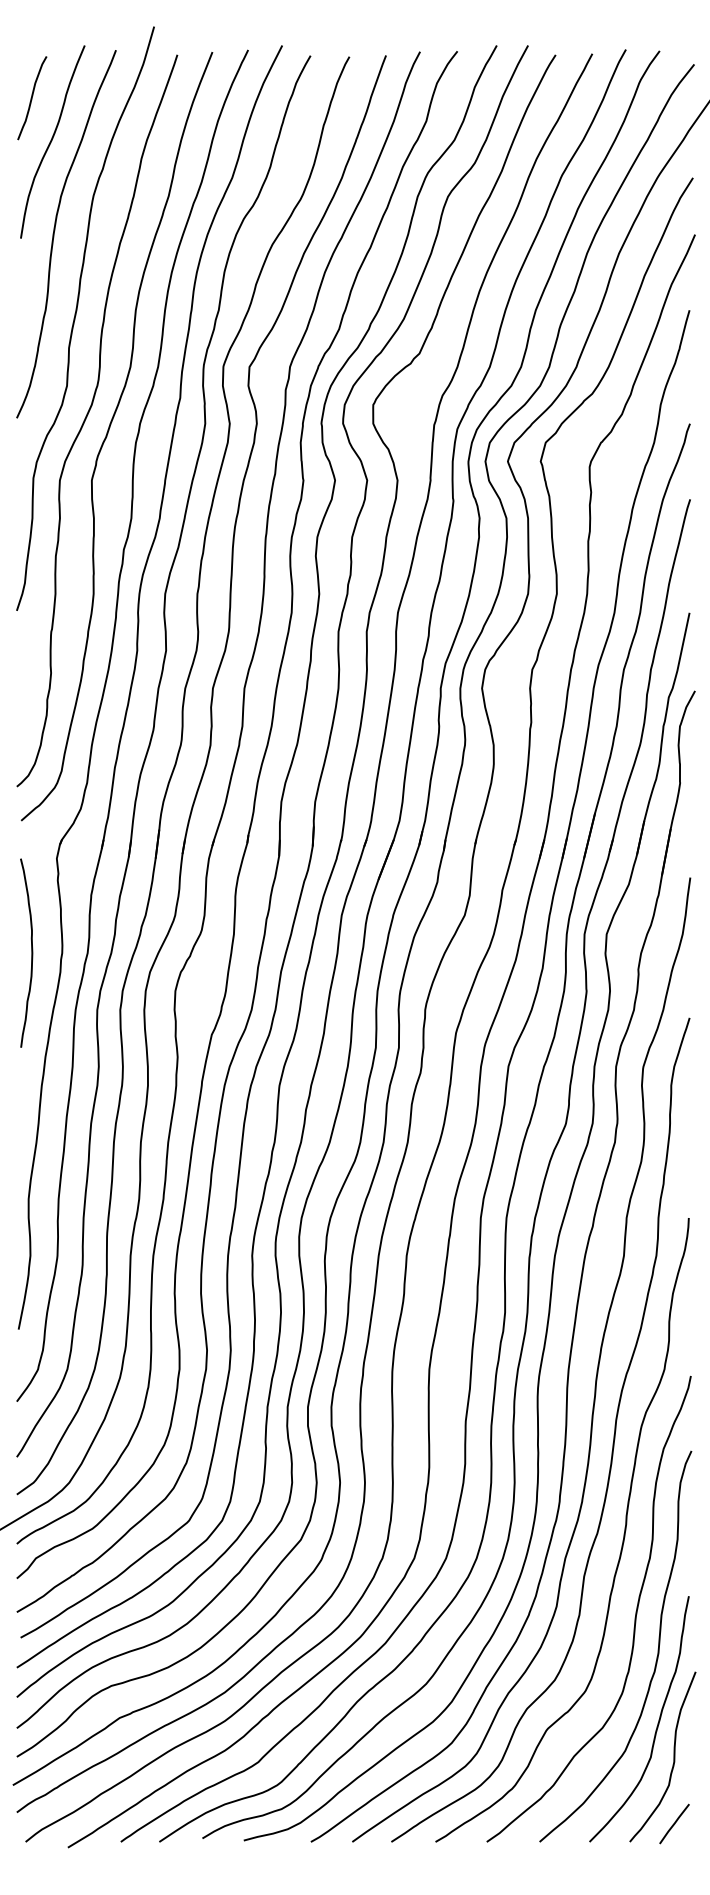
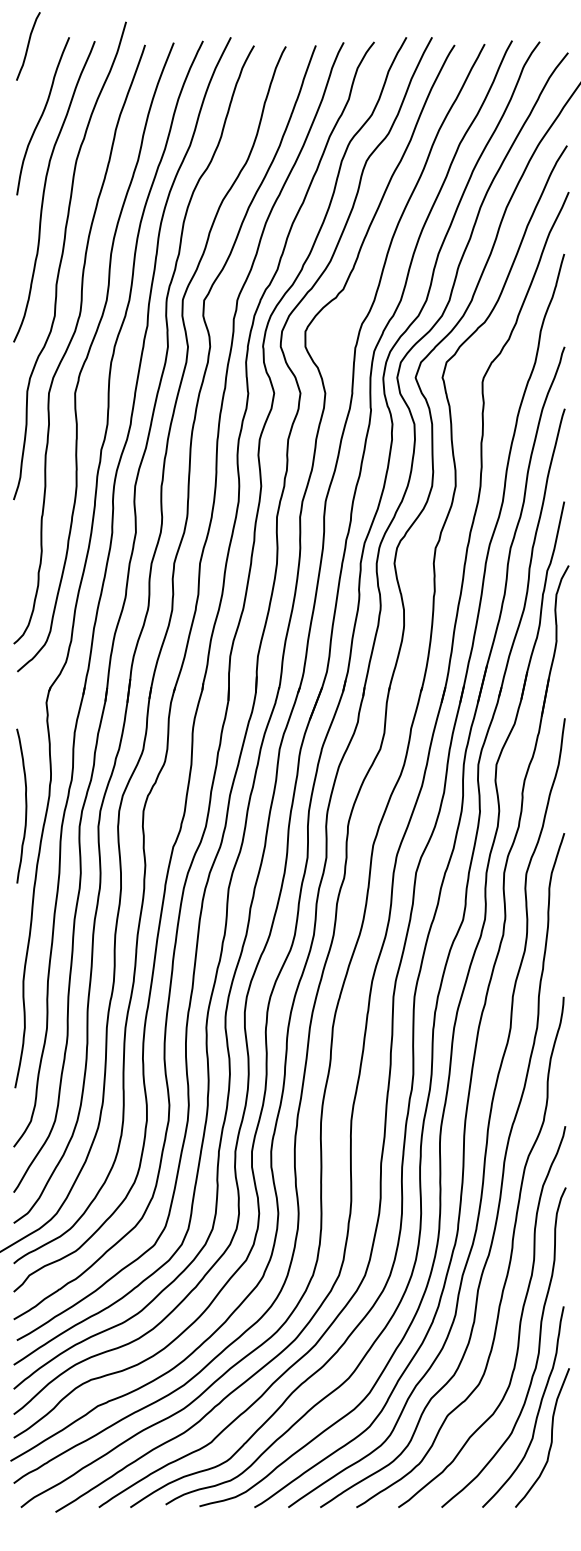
curve: (32, 98) -> (28, 46), moved
curve: (31, 952) -> (25, 805), moved
line: (673, 1823) -> (551, 1492), removed

